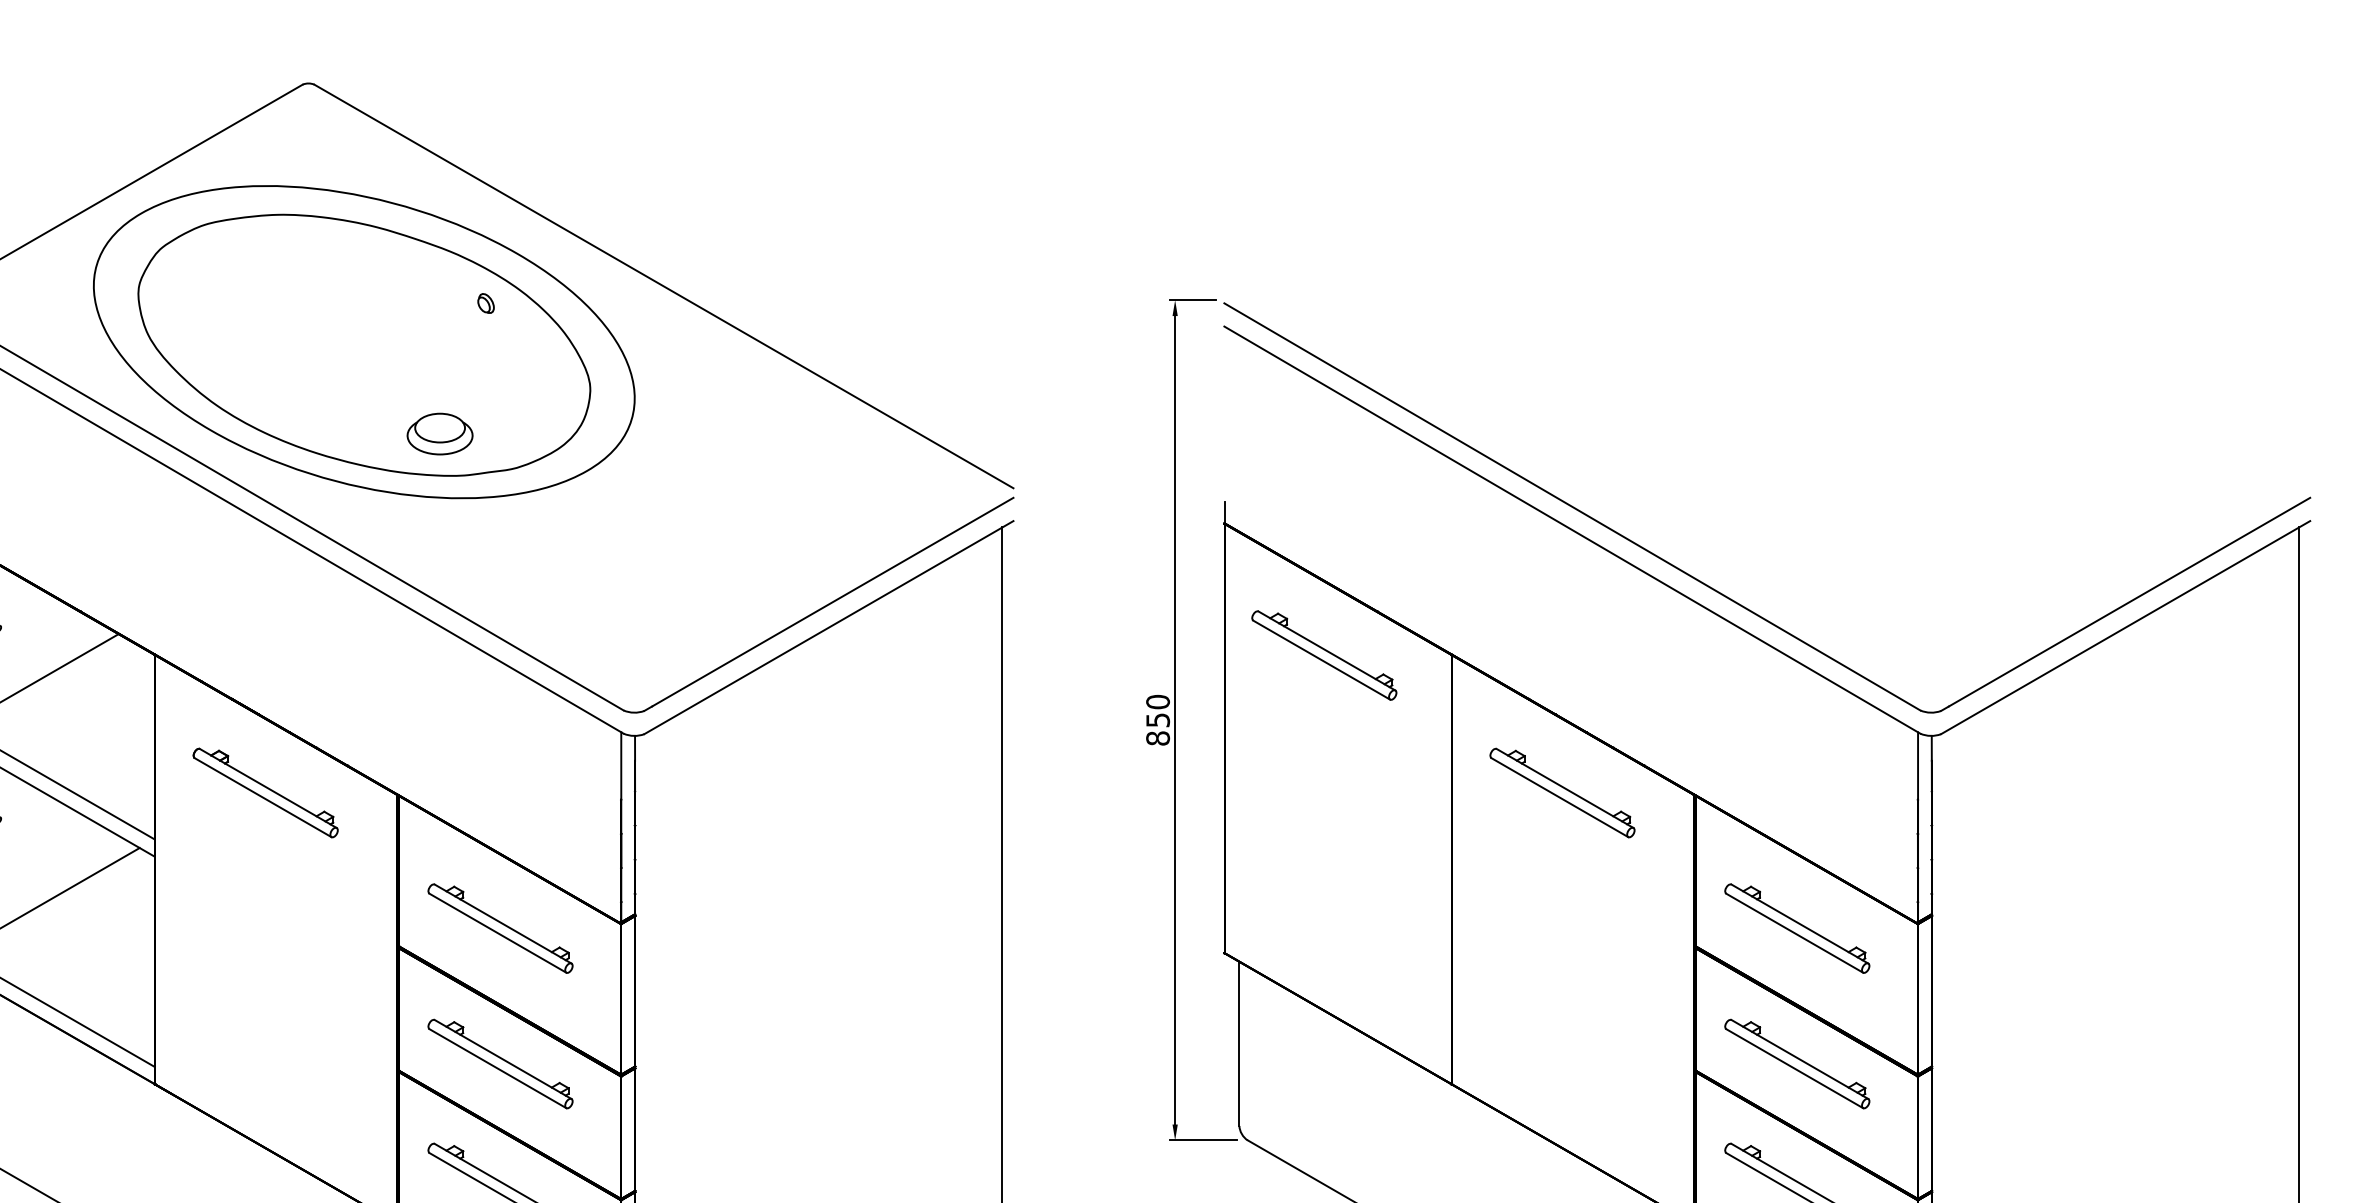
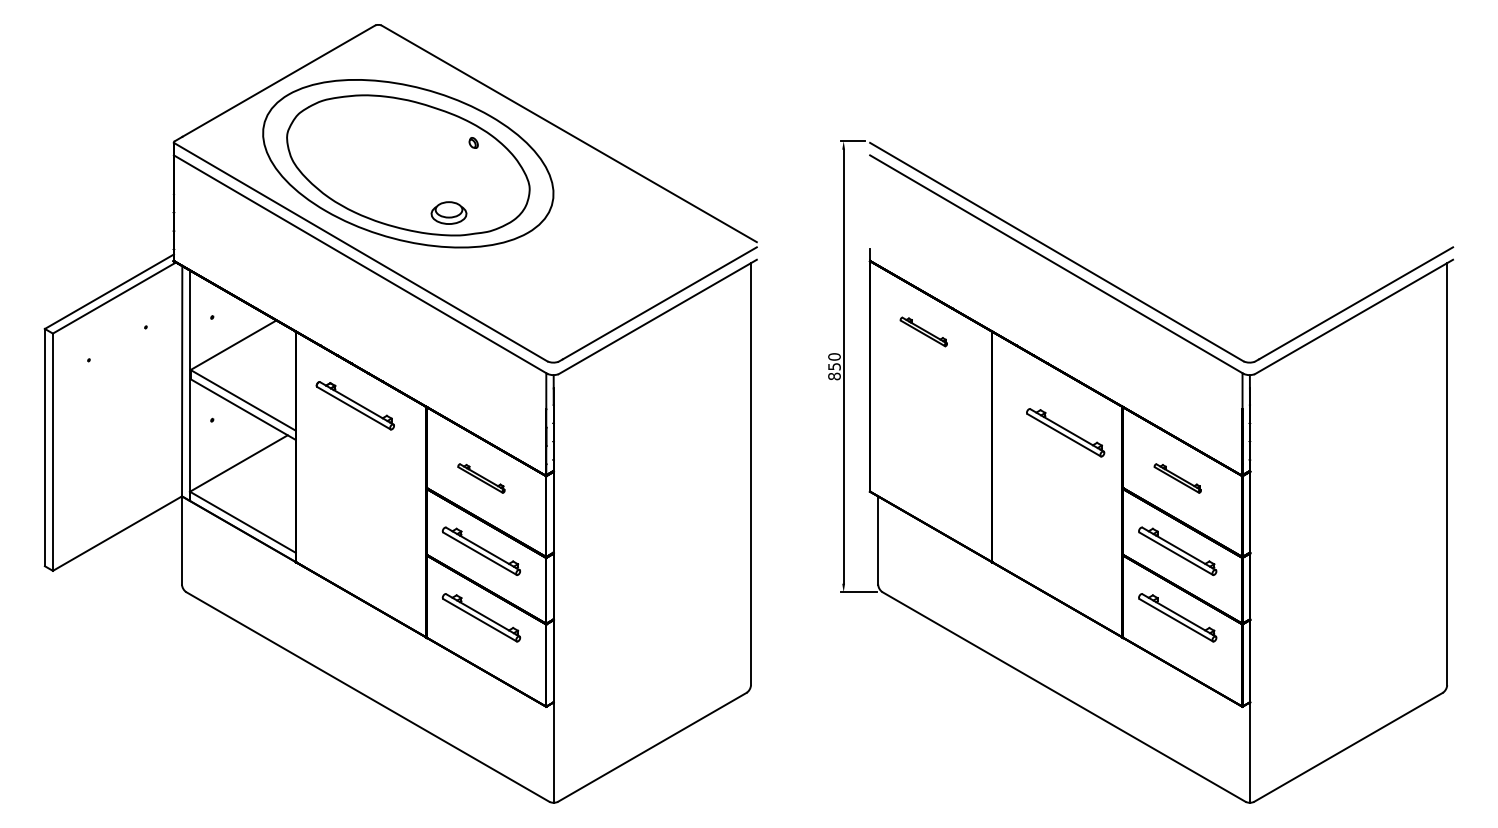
part: (1323, 654) -> (923, 331), size x0.6
part: (1562, 792) -> (1065, 432), moved
part: (500, 928) -> (481, 478), size x0.6
part: (1796, 928) -> (1177, 478), size x0.6

